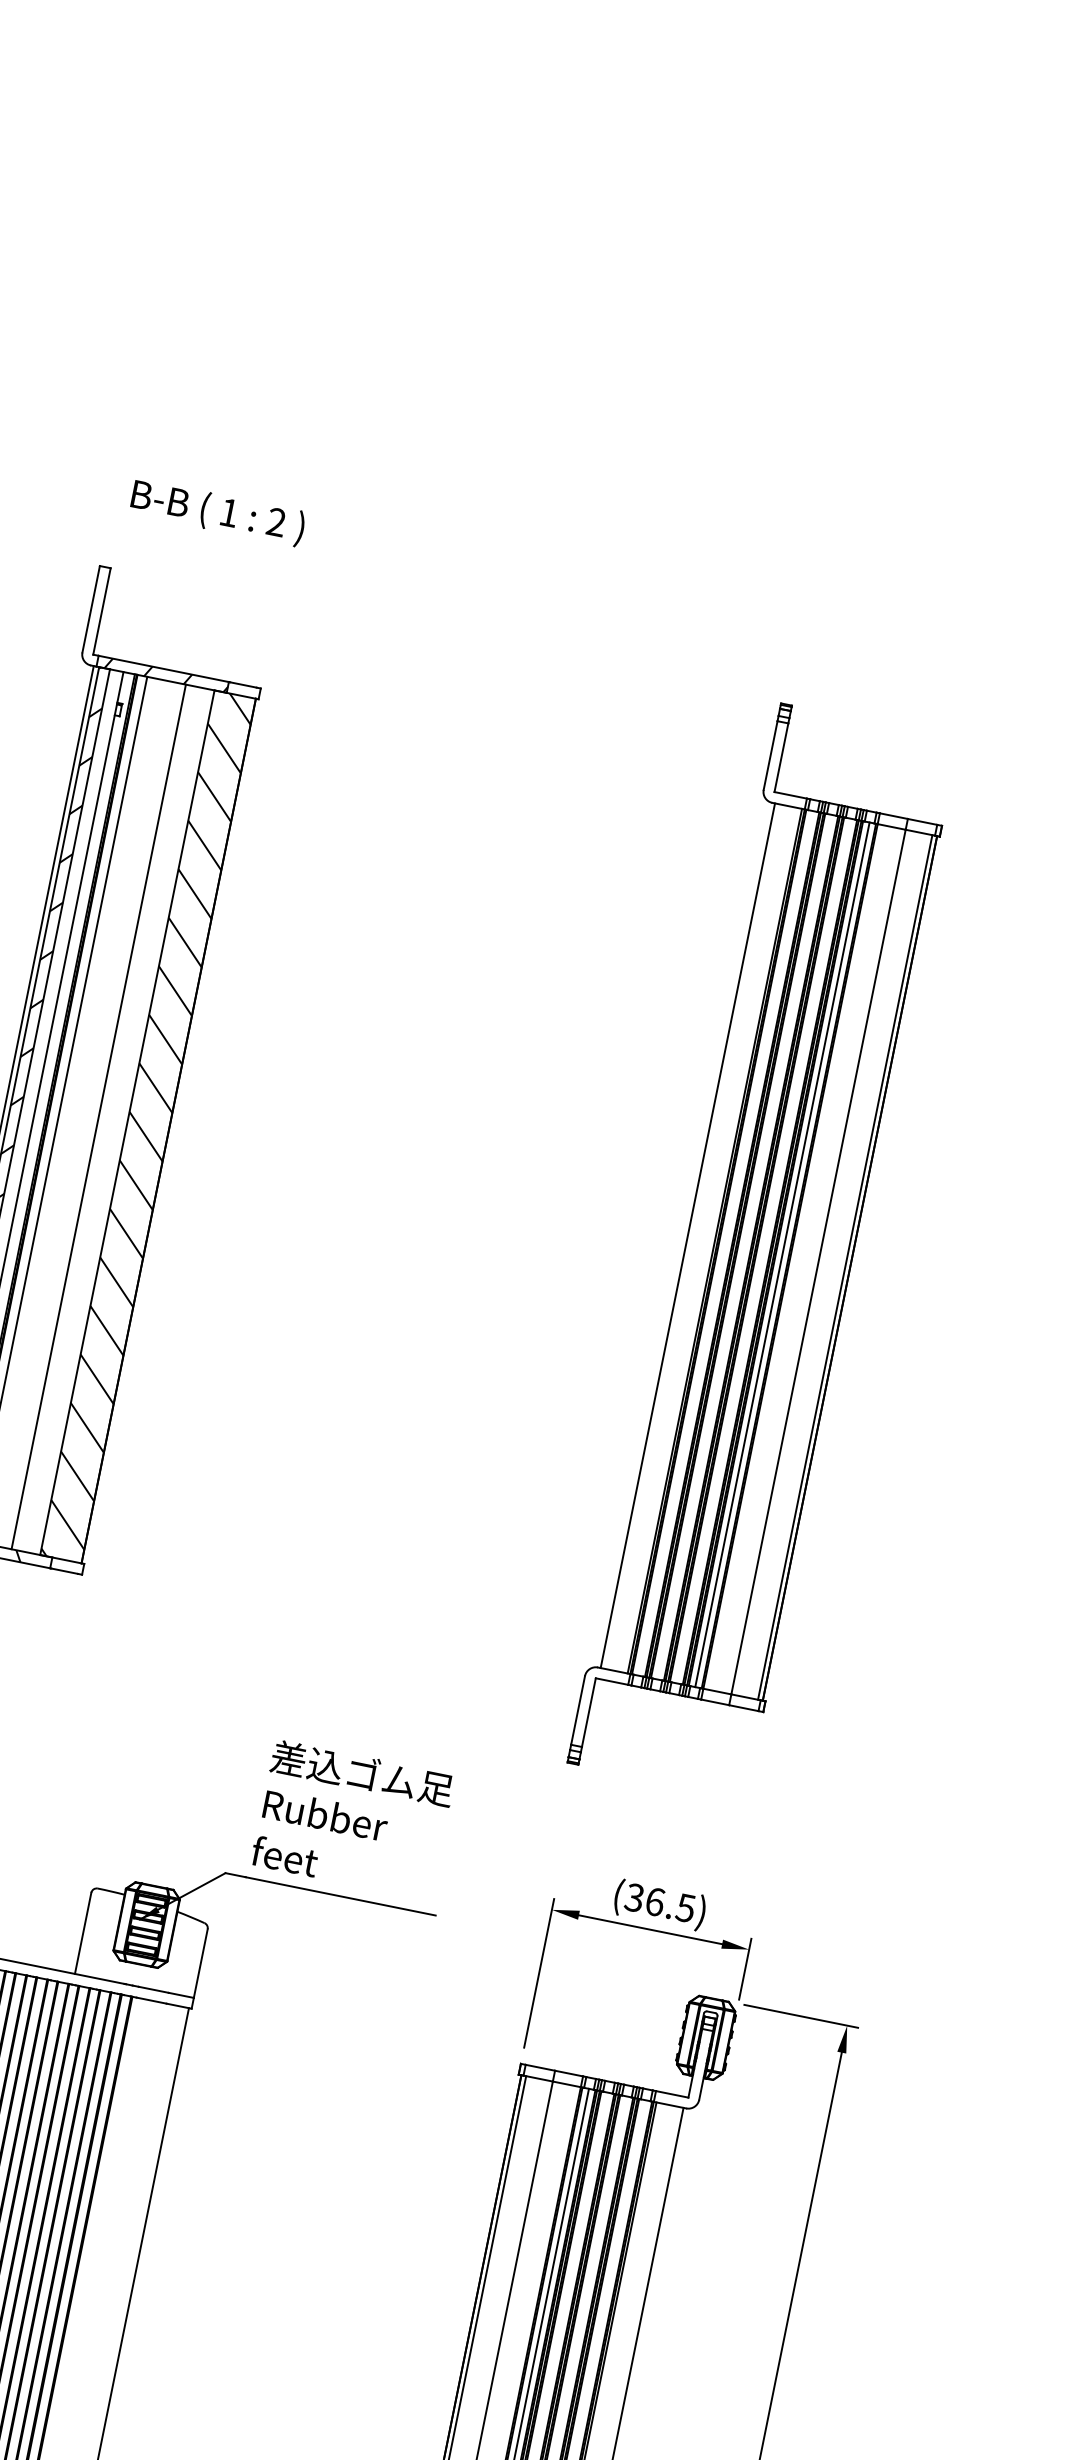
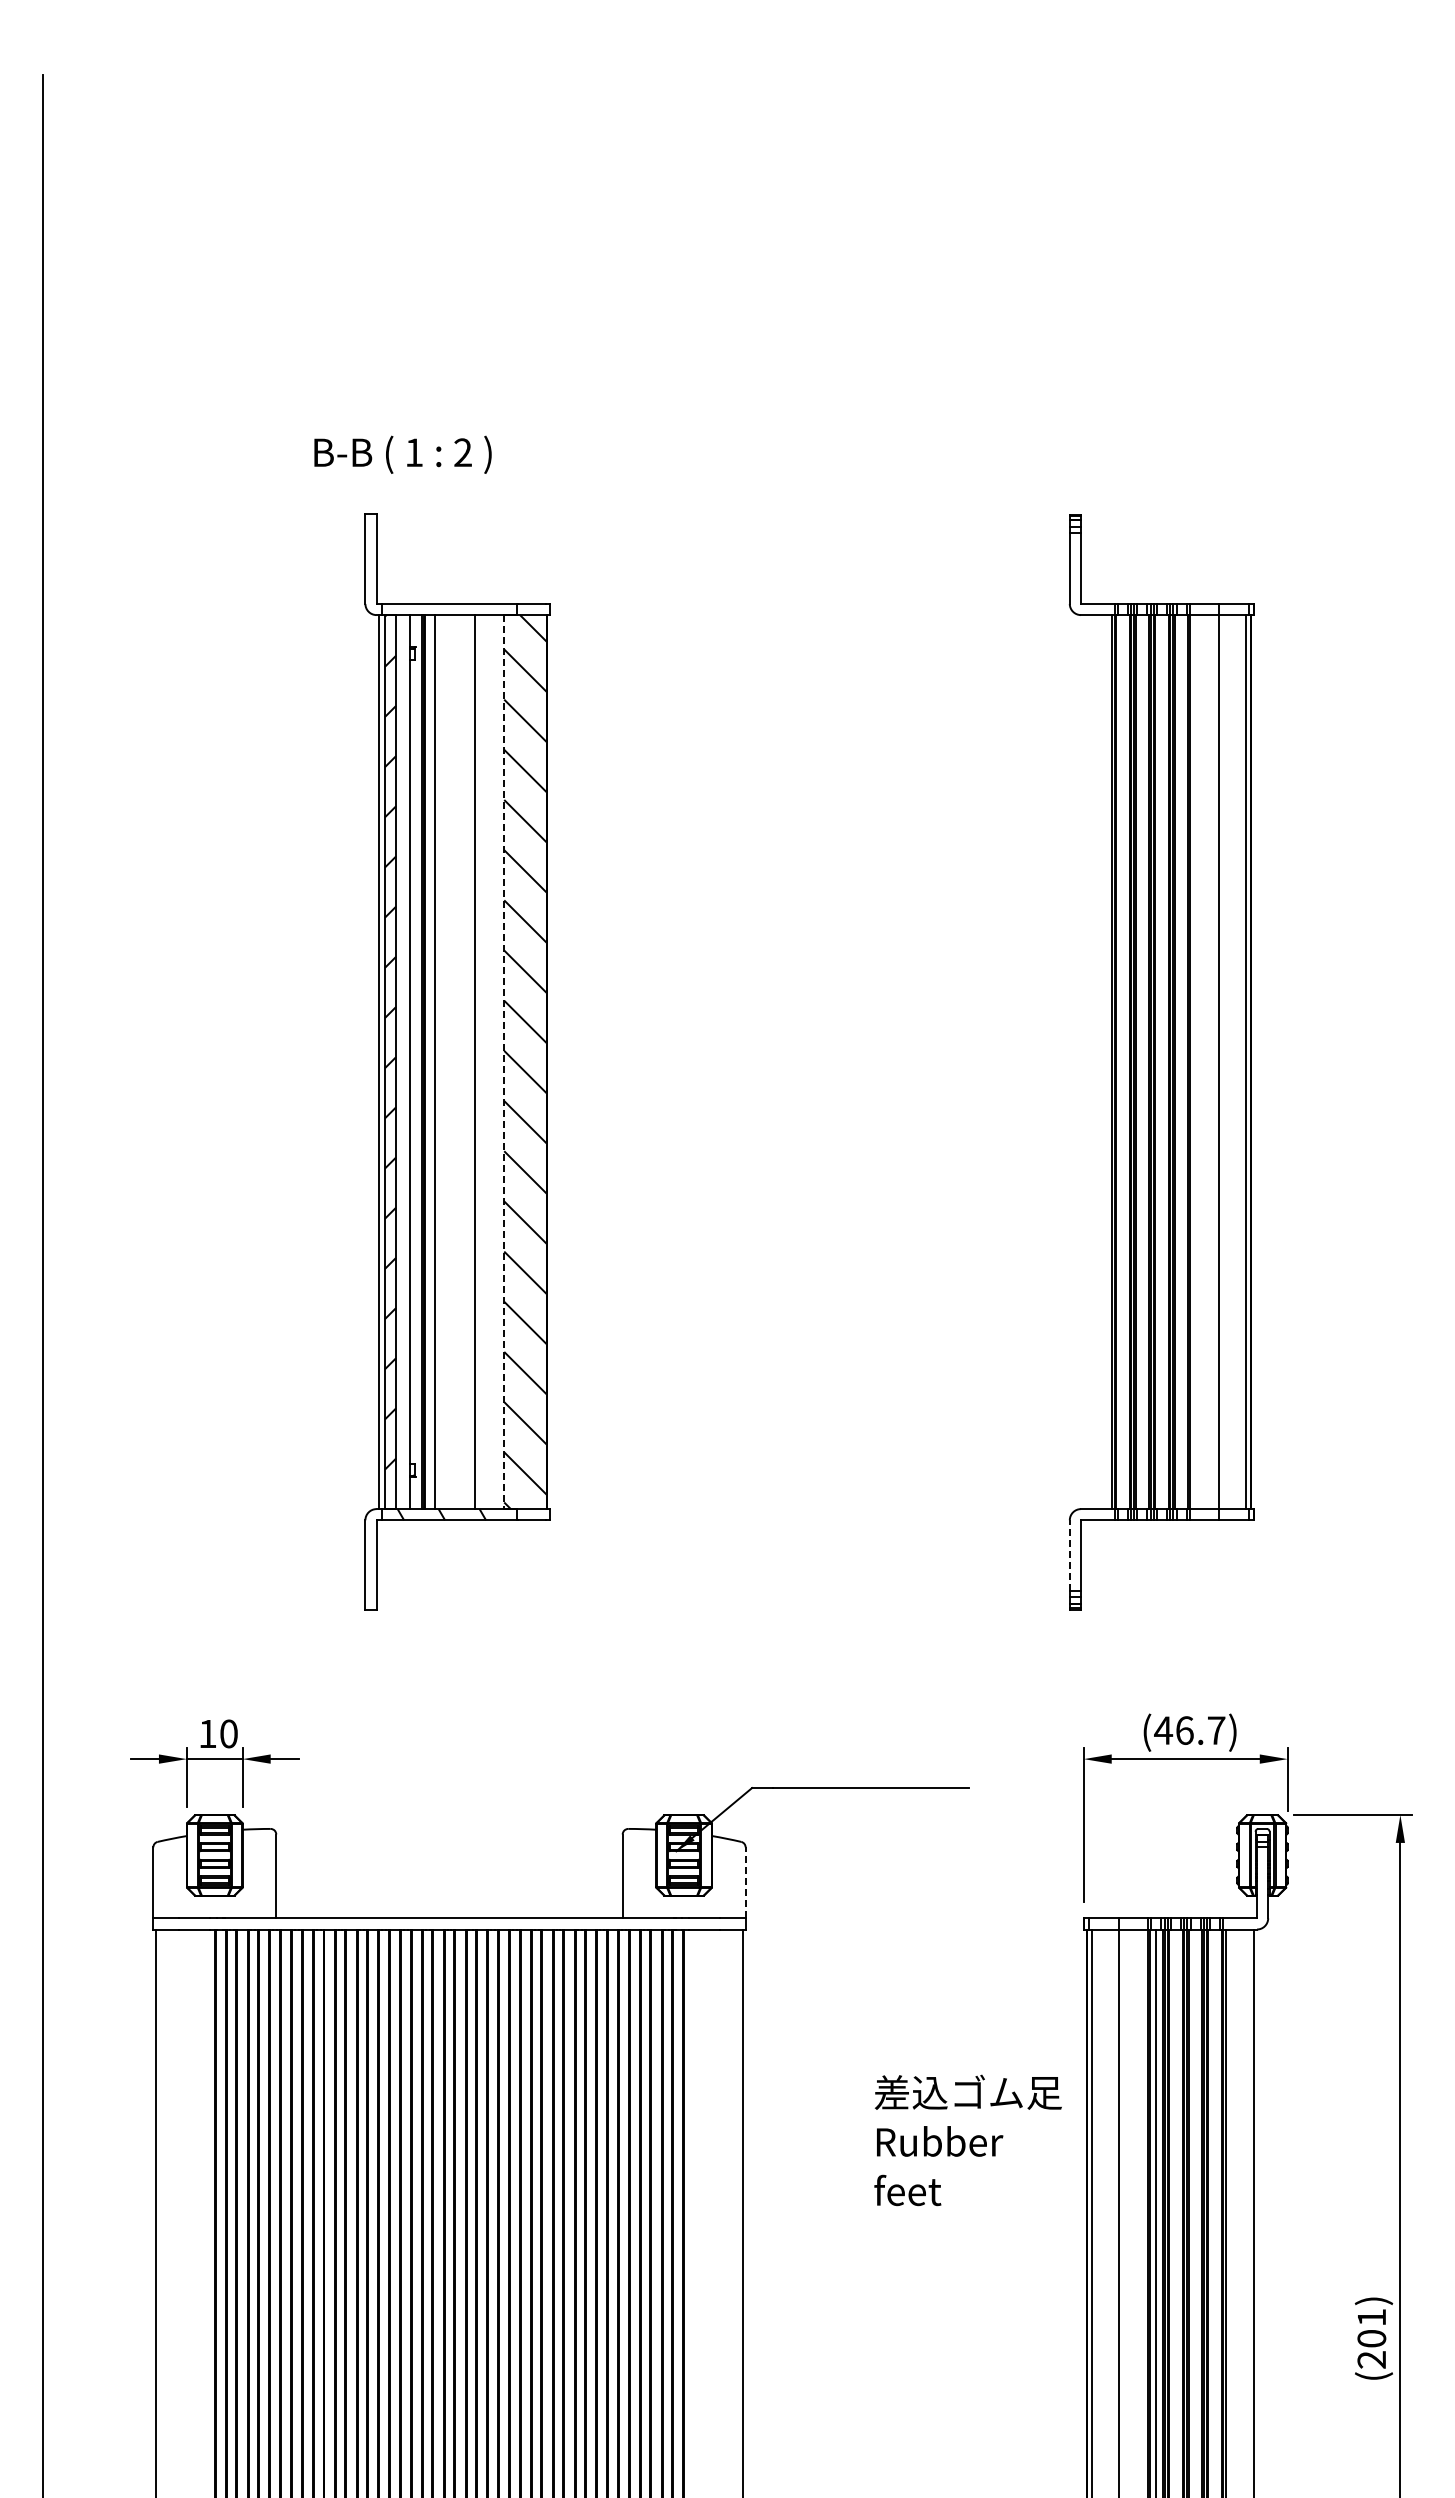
text: (217, 512) -> (402, 454), moved
hatch: (166, 675) -> (453, 609), removed
line: (127, 1123) -> (504, 1062), solid -> dashed
line: (687, 1236) -> (1083, 1062), removed
line: (782, 1255) -> (1181, 1062), removed
line: (577, 1710) -> (1069, 1555), solid -> dashed
text: (352, 1819) -> (967, 2140), moved
text: (659, 1902) -> (1189, 1730), (36.5) -> (46.7)
line: (200, 1963) -> (745, 1882), solid -> dashed

